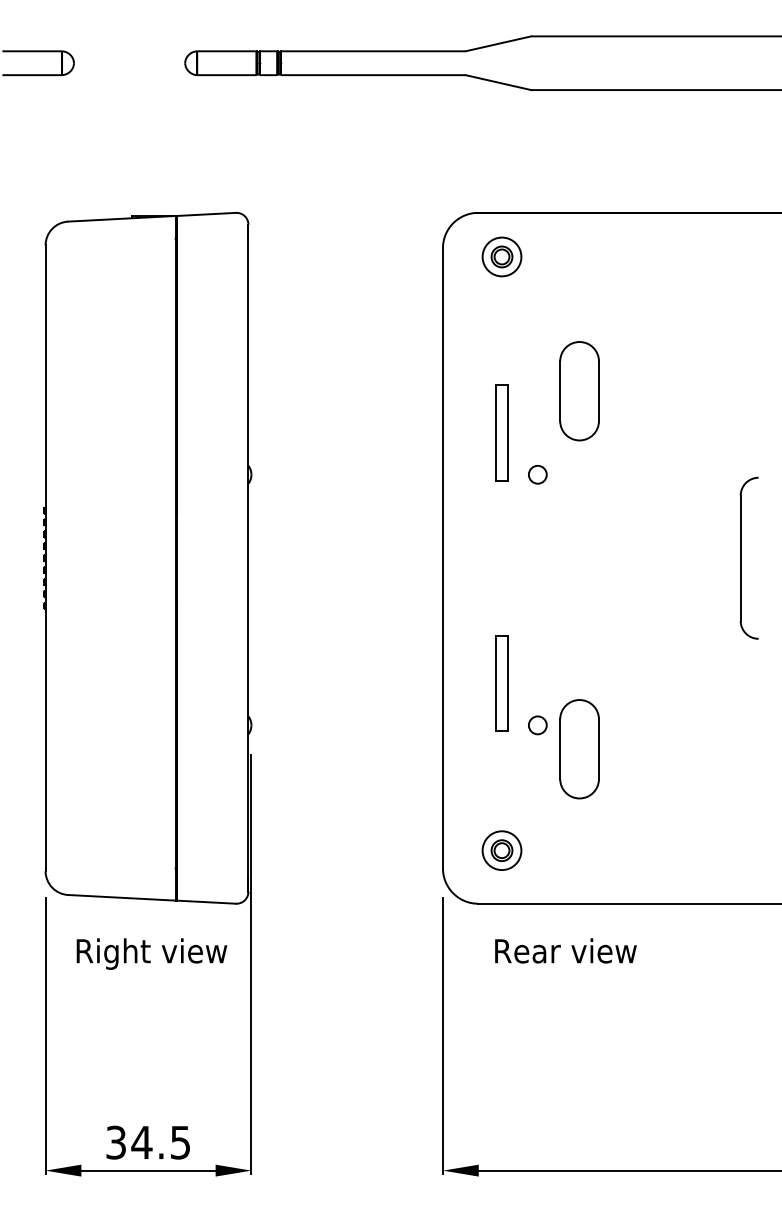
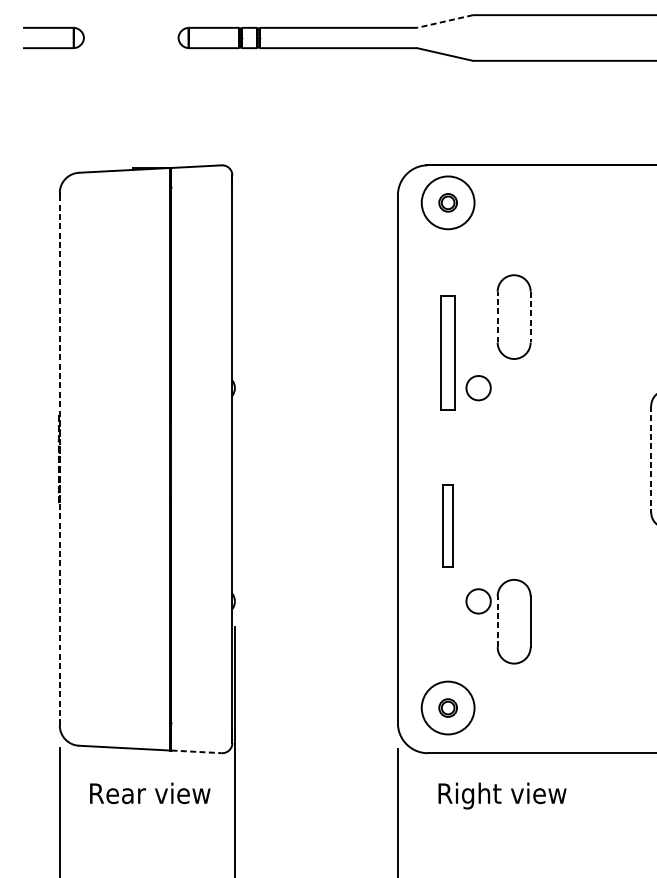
line: (498, 43) -> (445, 21), solid -> dashed
circle: (501, 256) -> (447, 202), size x1.6
line: (560, 391) -> (497, 317), solid -> dashed
line: (598, 391) -> (530, 317), solid -> dashed
part: (501, 432) -> (447, 352), size x1.4
circle: (537, 474) -> (478, 387), size x1.6
line: (45, 558) -> (59, 459), solid -> dashed
line: (740, 558) -> (651, 459), solid -> dashed
part: (501, 683) -> (447, 525), moved
circle: (537, 725) -> (478, 601), size x1.6
line: (560, 749) -> (497, 621), solid -> dashed
circle: (501, 850) -> (447, 707), size x1.6
line: (206, 902) -> (196, 752), solid -> dashed
text: (151, 953) -> (149, 795), Right view -> Rear view
text: (565, 953) -> (502, 795), Rear view -> Right view

